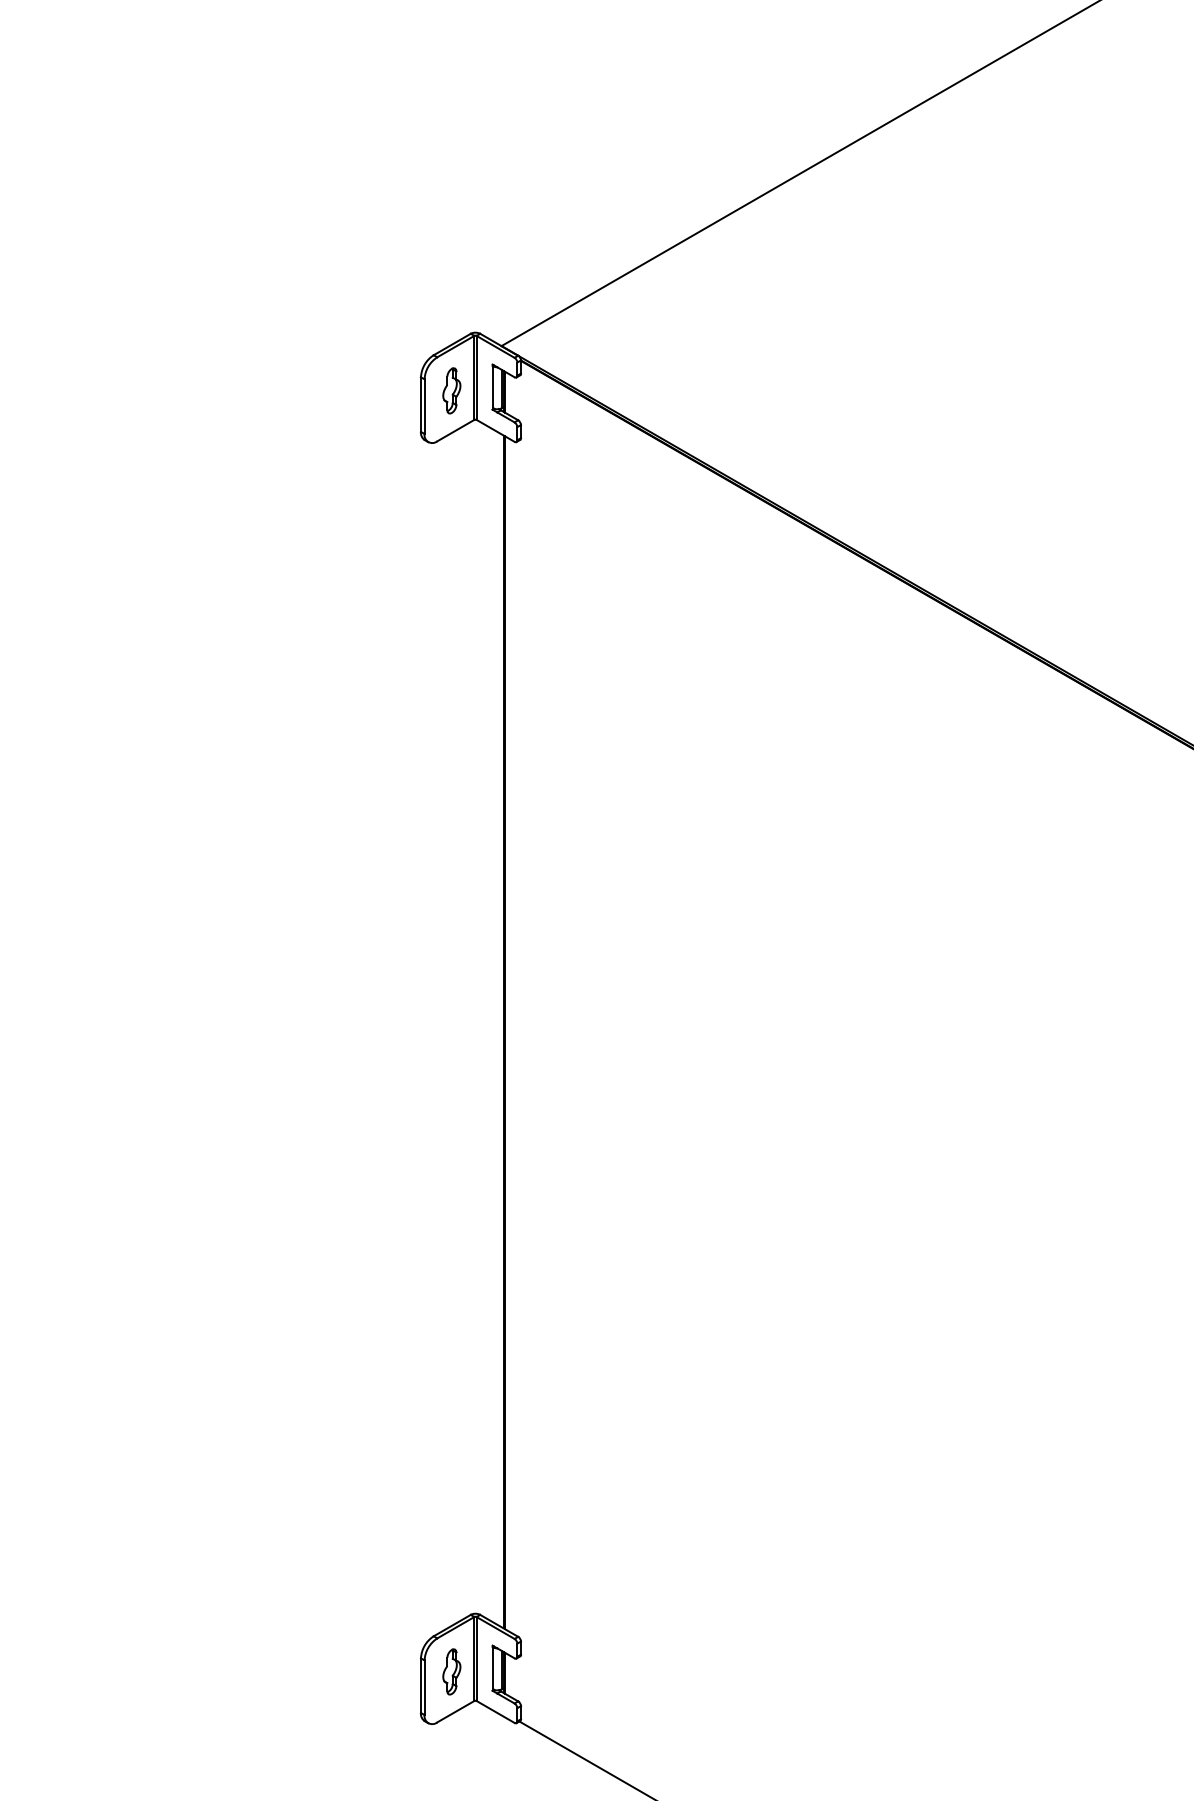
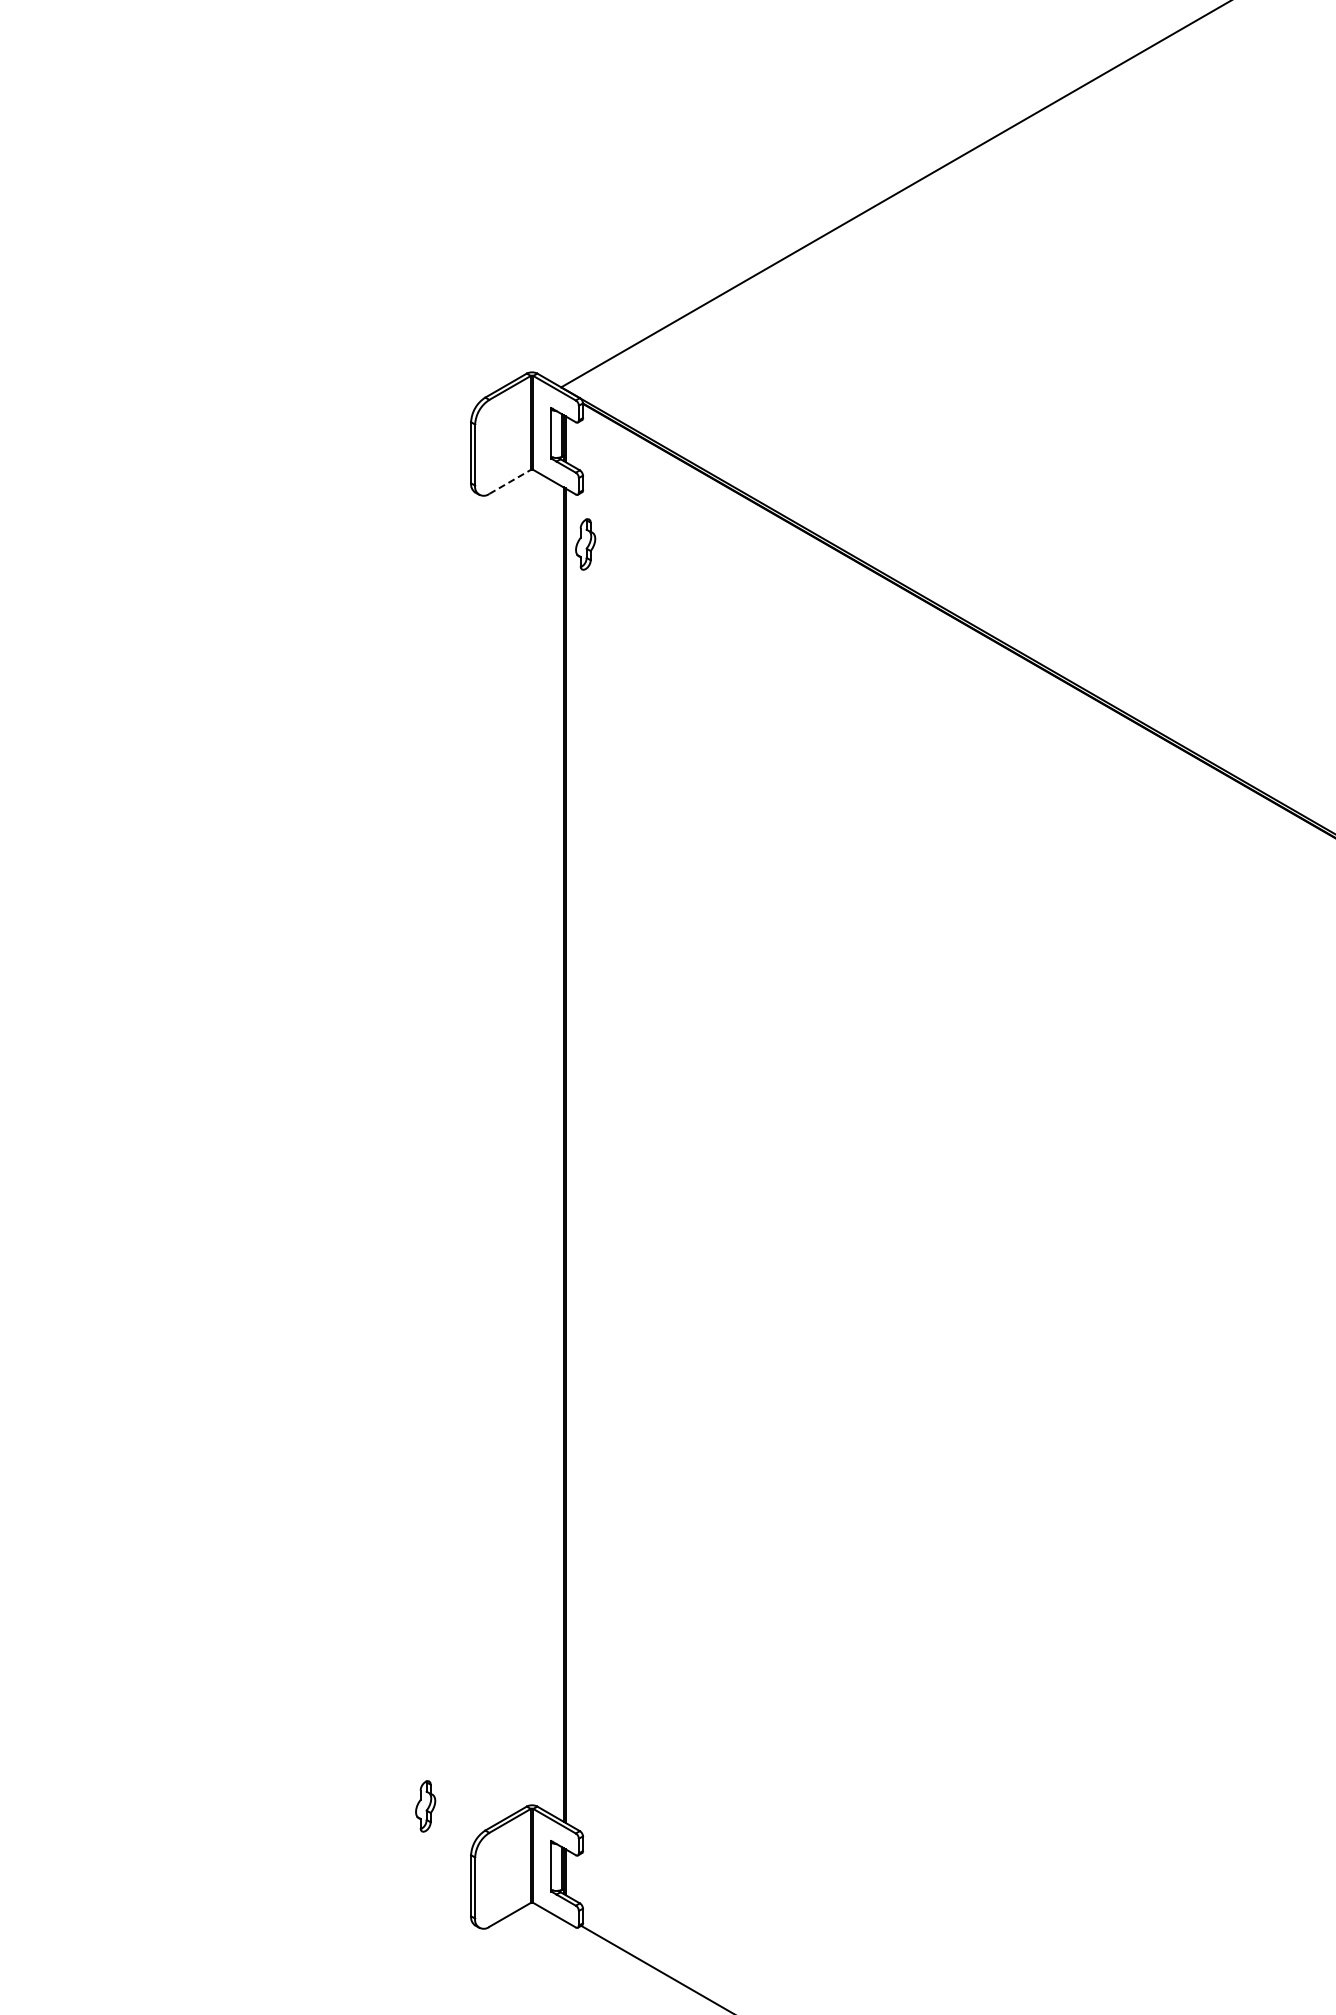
part: (451, 390) -> (585, 544), moved
line: (456, 430) -> (510, 481), solid -> dashed
part: (451, 1672) -> (425, 1806), moved

